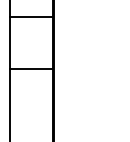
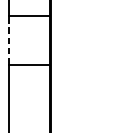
line: (9, 43) -> (8, 40), solid -> dashed

